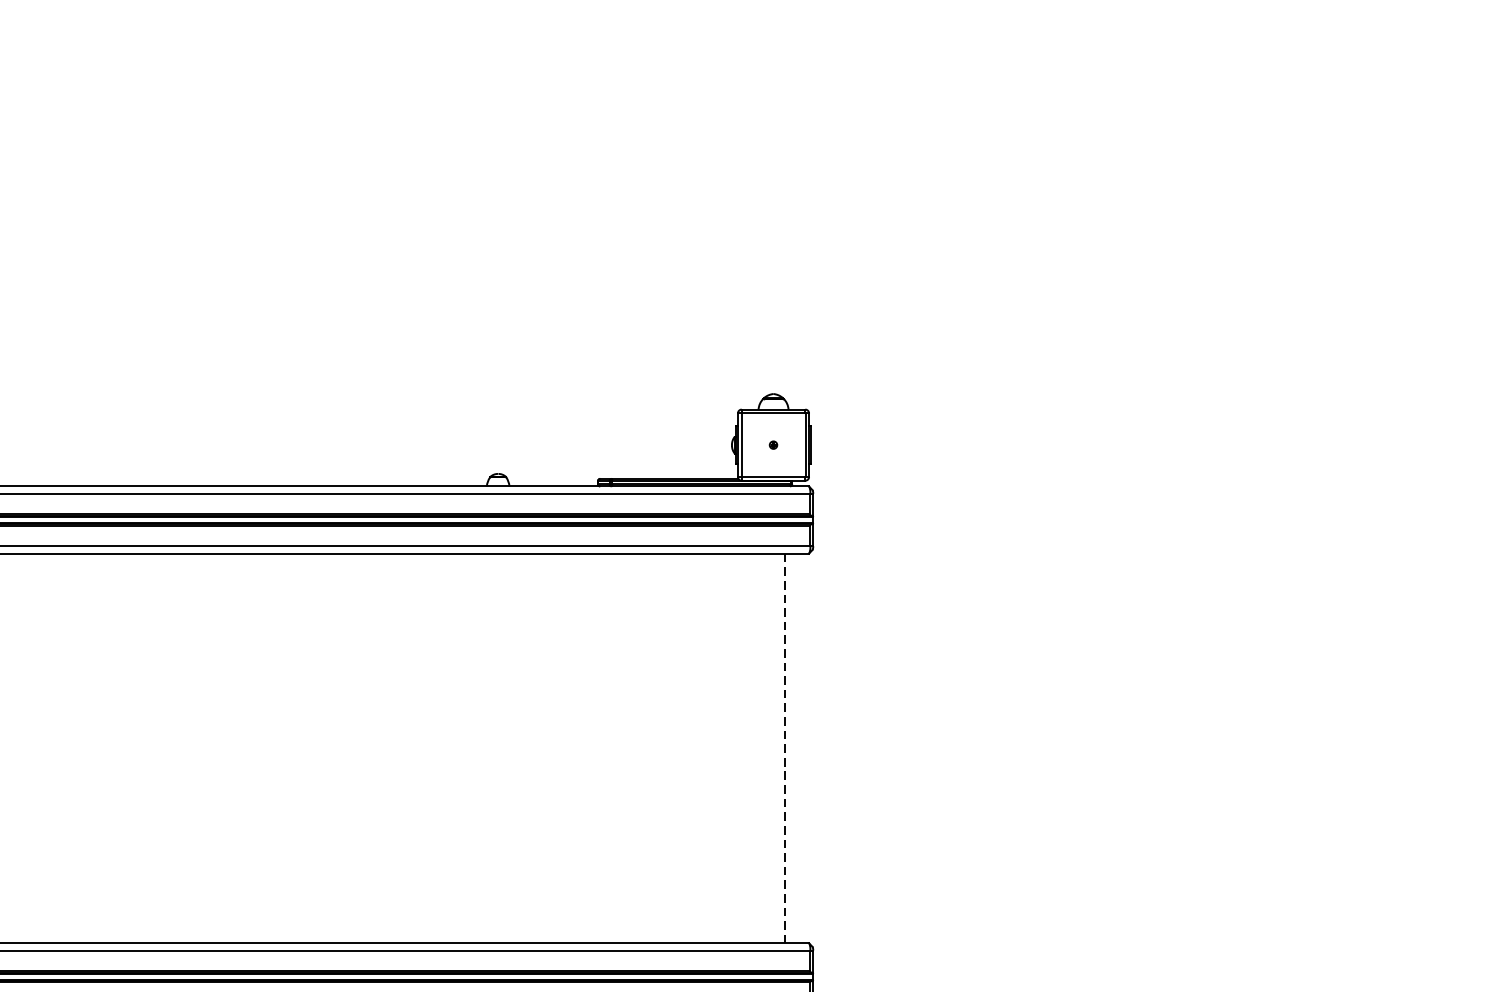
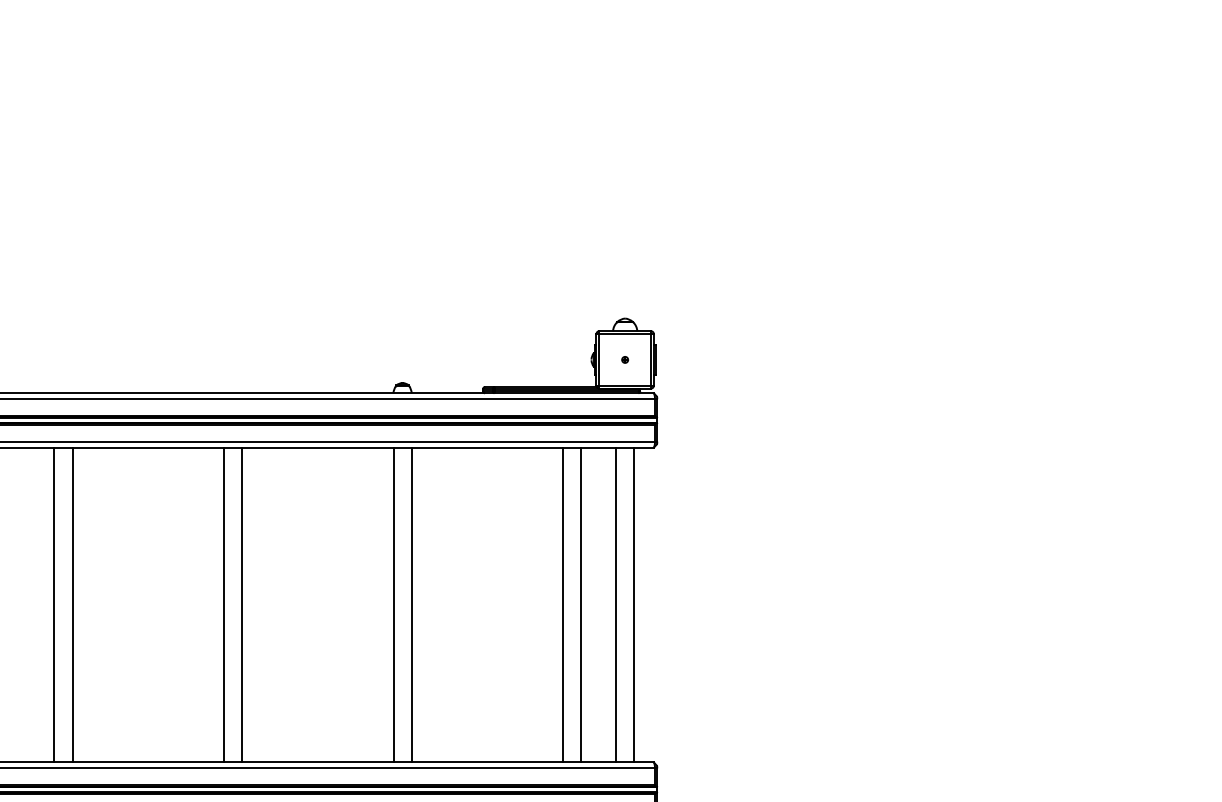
line: (67, 747) -> (54, 604), added
line: (89, 747) -> (72, 604), added
line: (276, 747) -> (223, 604), added
line: (300, 747) -> (242, 604), added
line: (486, 747) -> (393, 604), added
line: (509, 747) -> (411, 604), added
line: (697, 747) -> (563, 604), added
line: (719, 747) -> (581, 604), added
line: (762, 747) -> (616, 604), added
line: (785, 748) -> (634, 605), dashed -> solid

